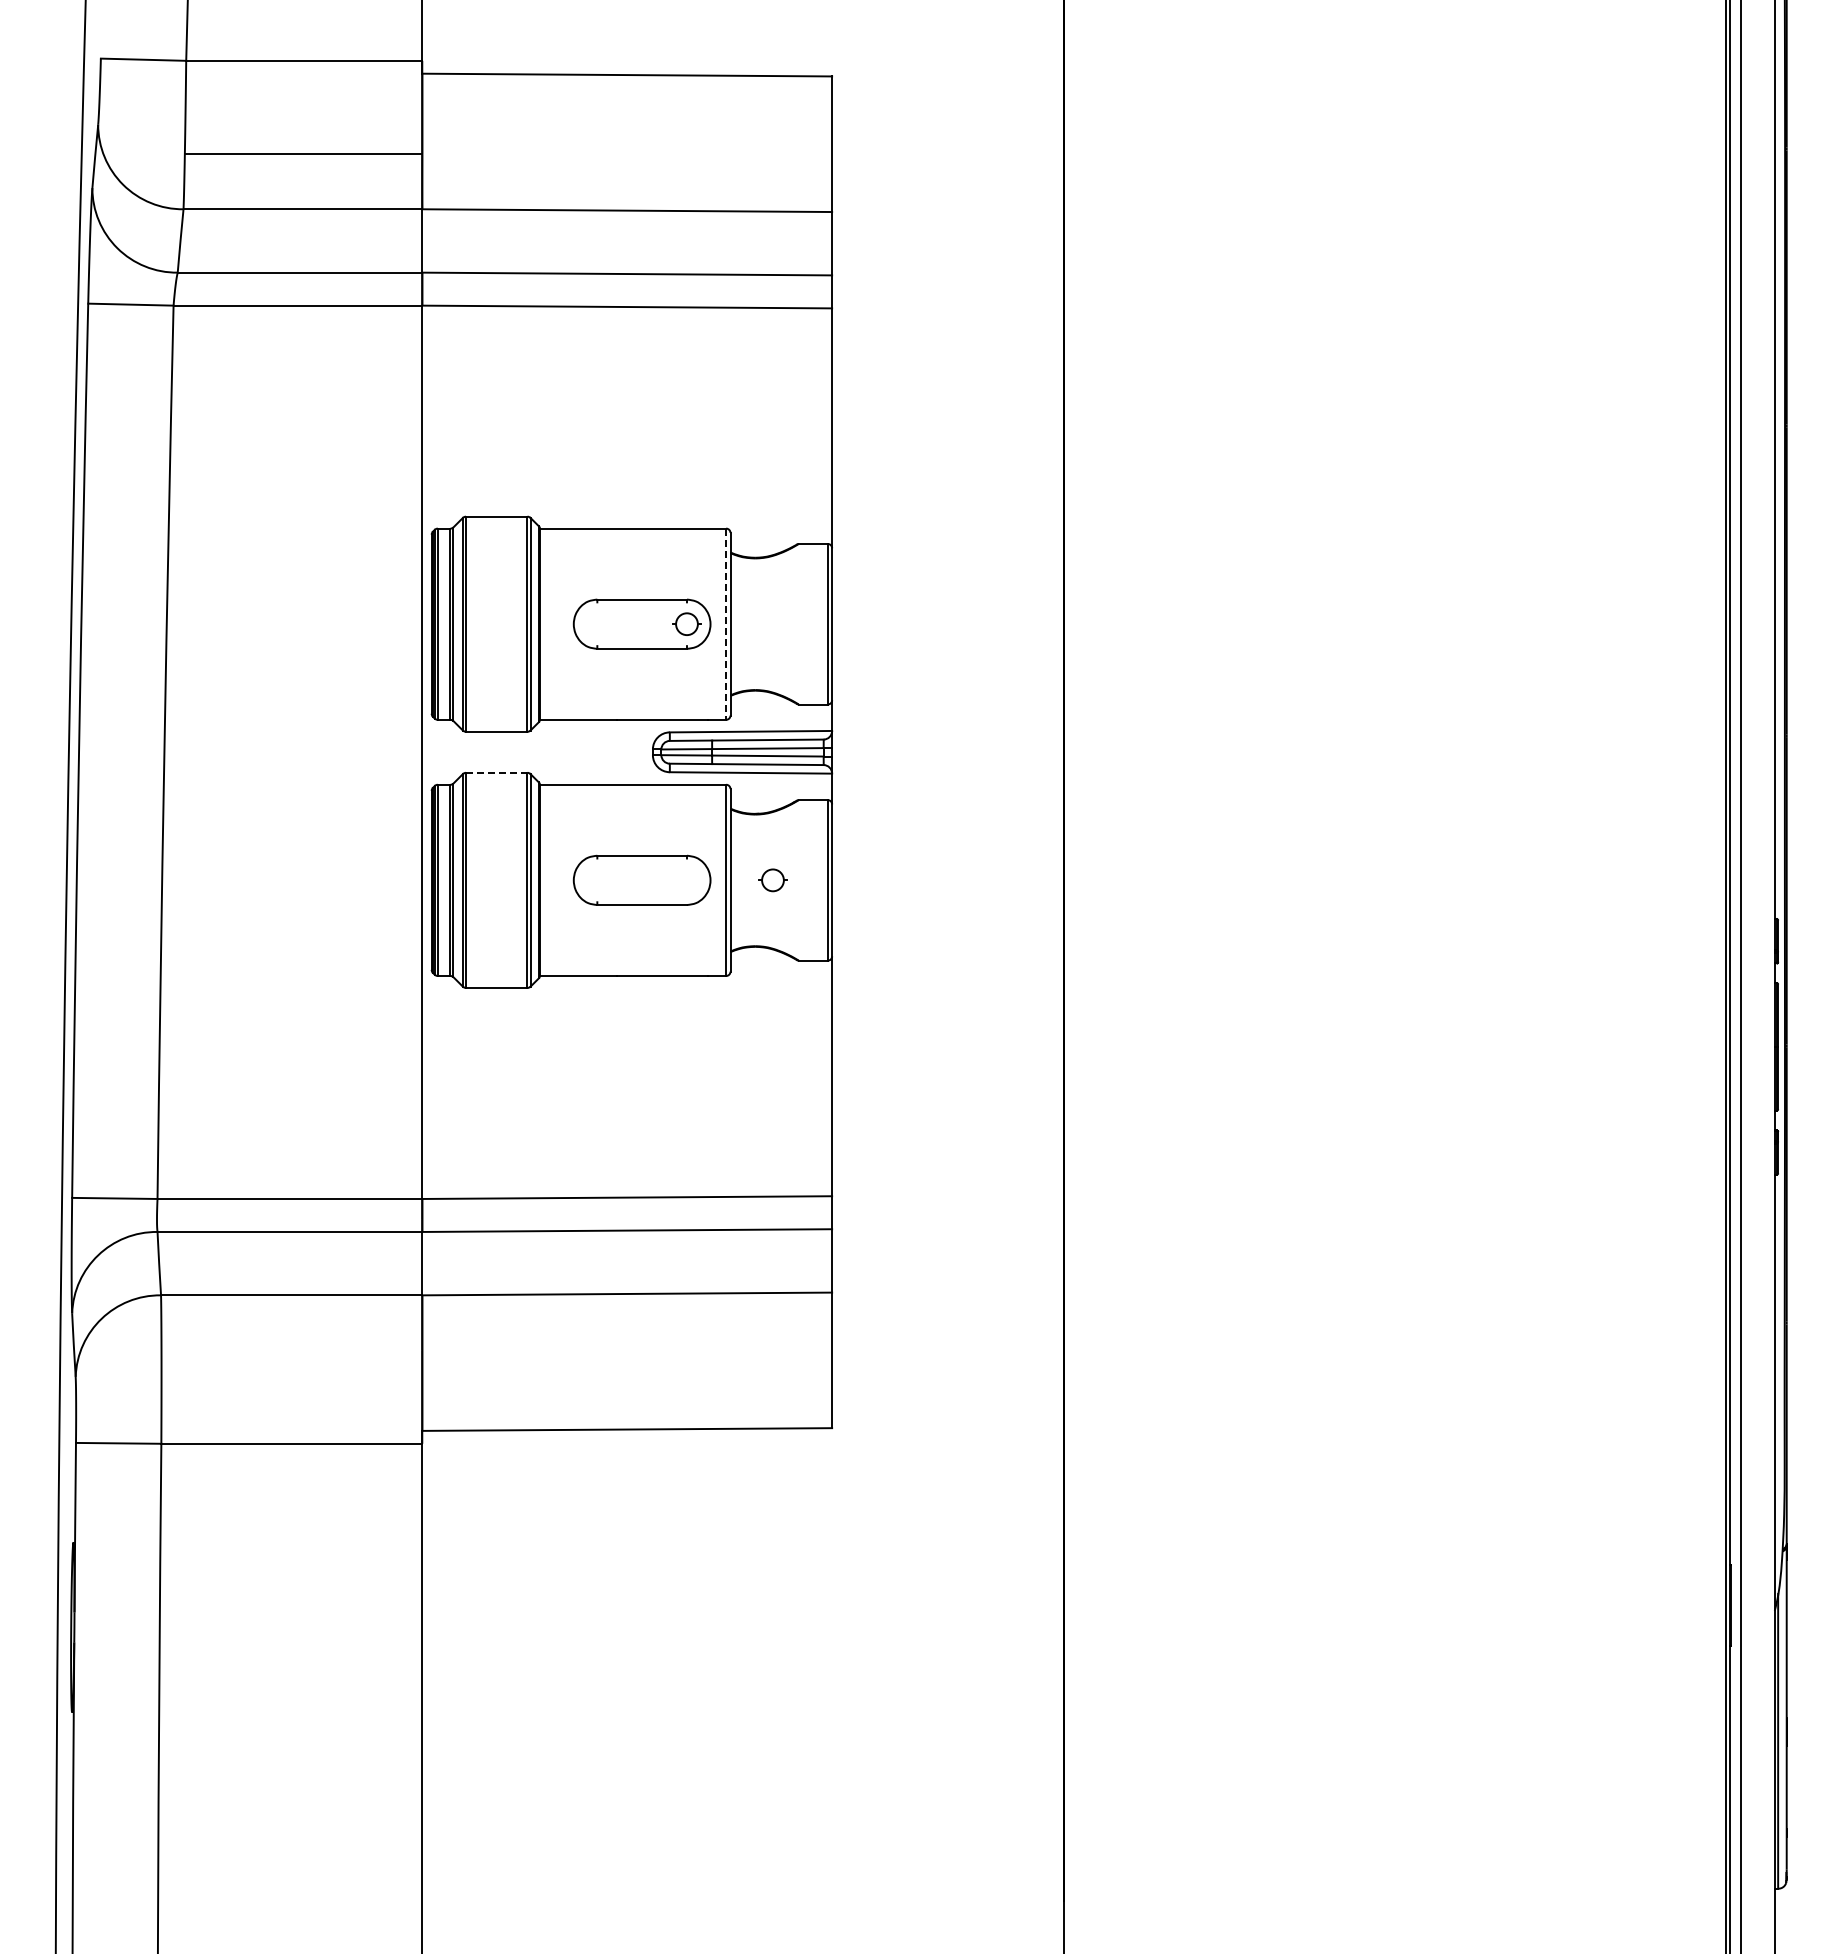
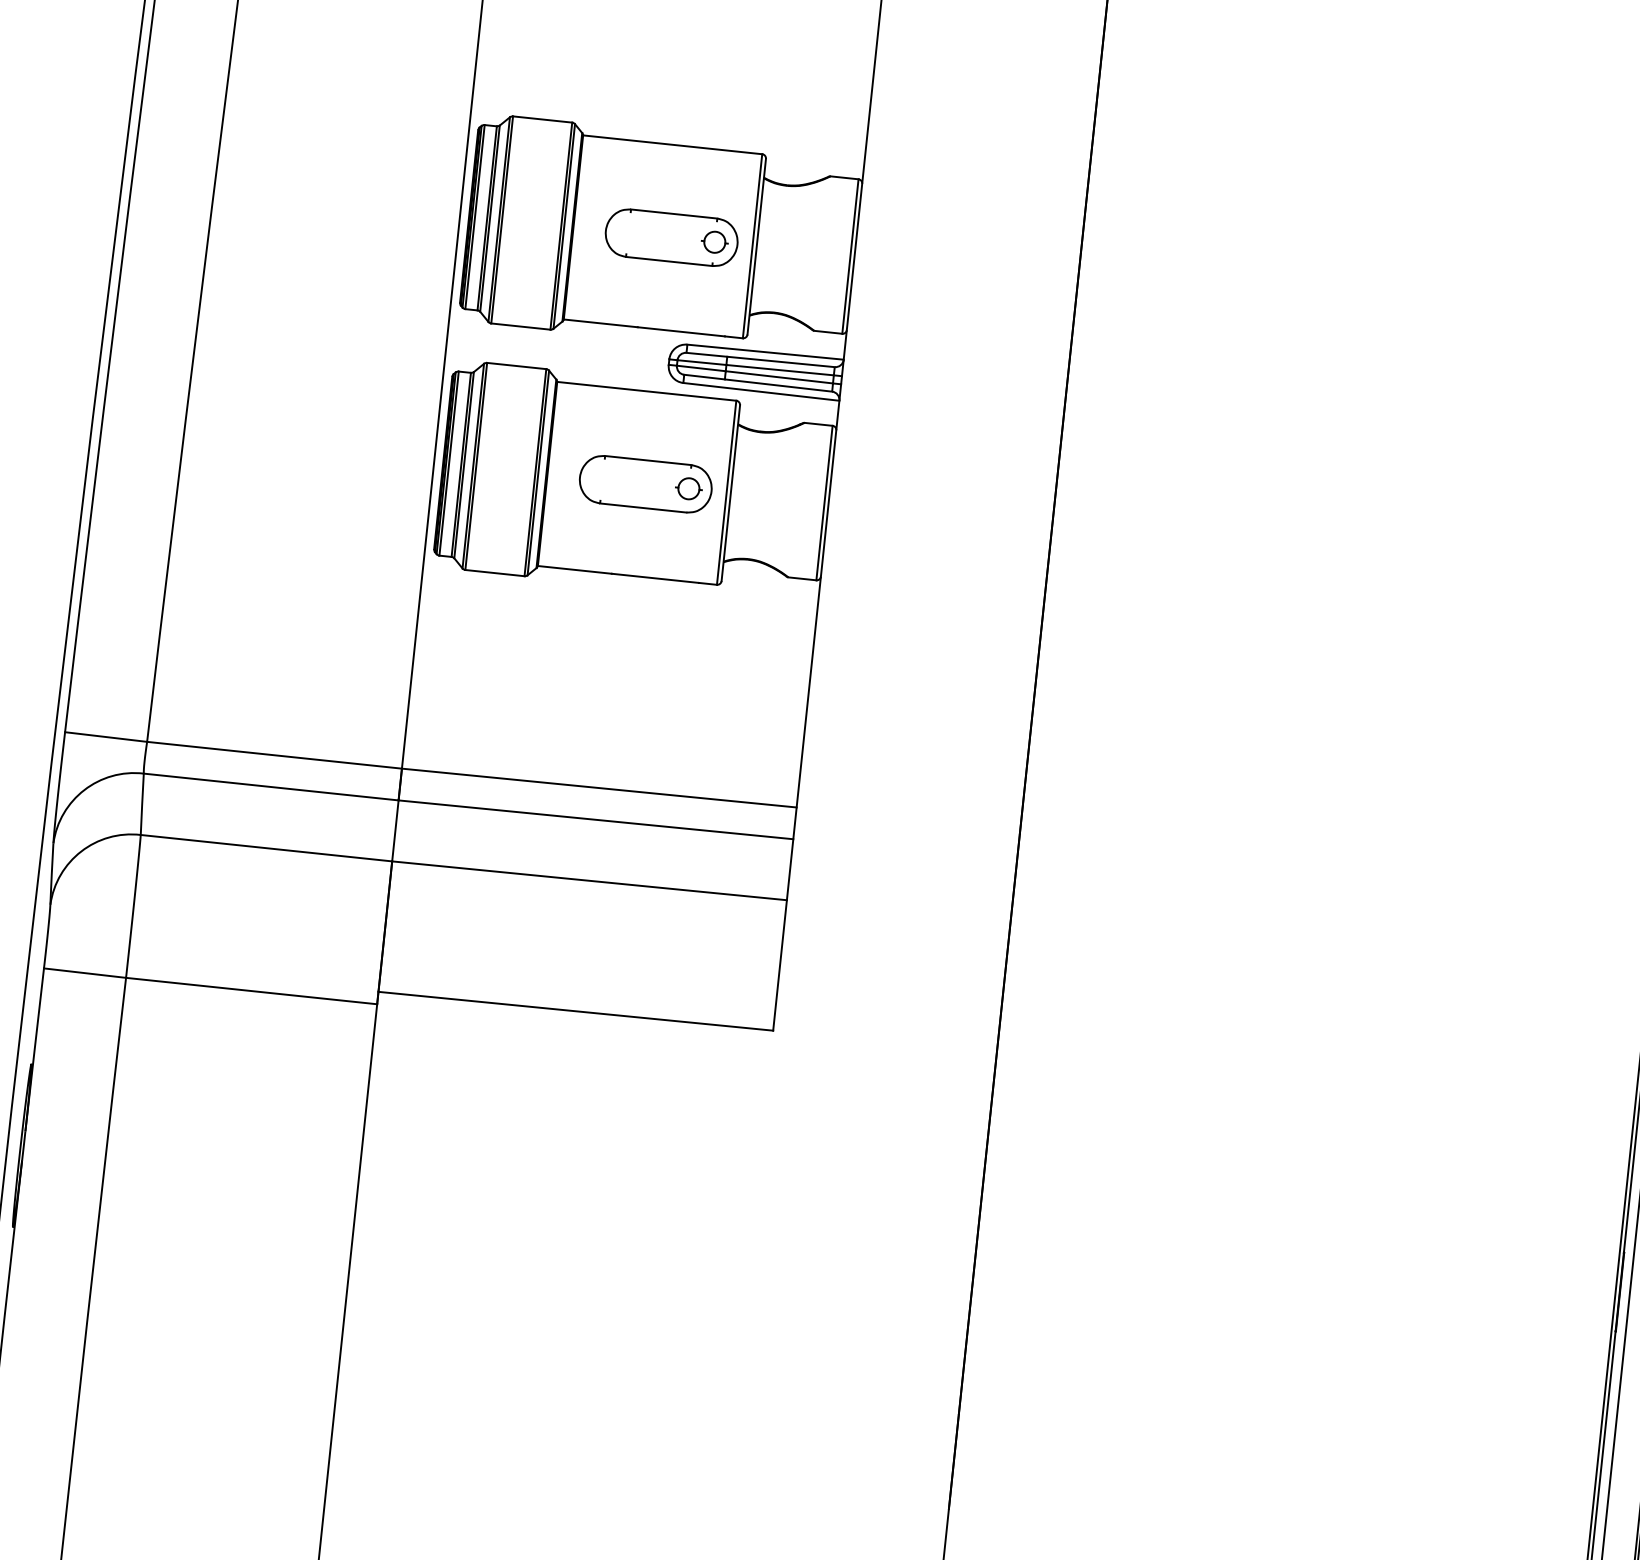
line: (726, 624) -> (752, 246), dashed -> solid
line: (496, 772) -> (516, 365), dashed -> solid
part: (772, 880) -> (688, 488), moved

